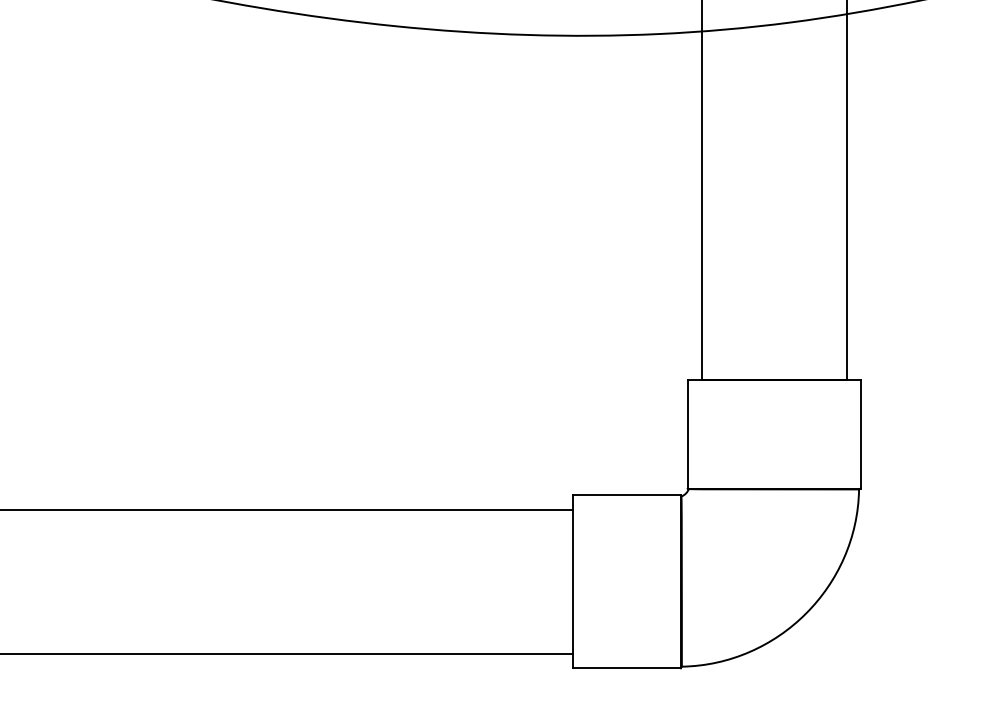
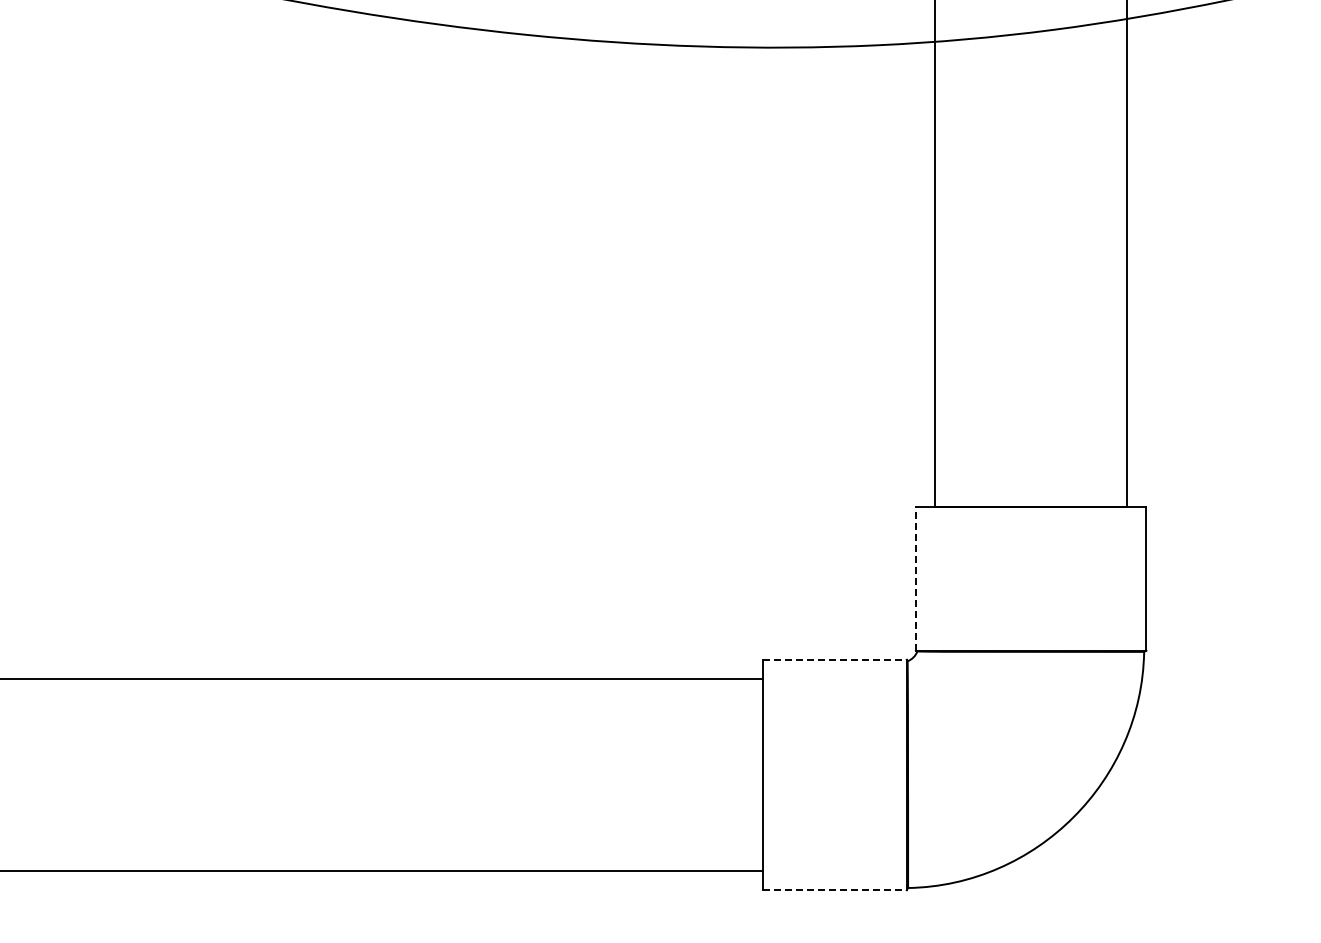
line: (687, 434) -> (915, 578), solid -> dashed
line: (627, 495) -> (835, 659), solid -> dashed
line: (627, 668) -> (835, 890), solid -> dashed

